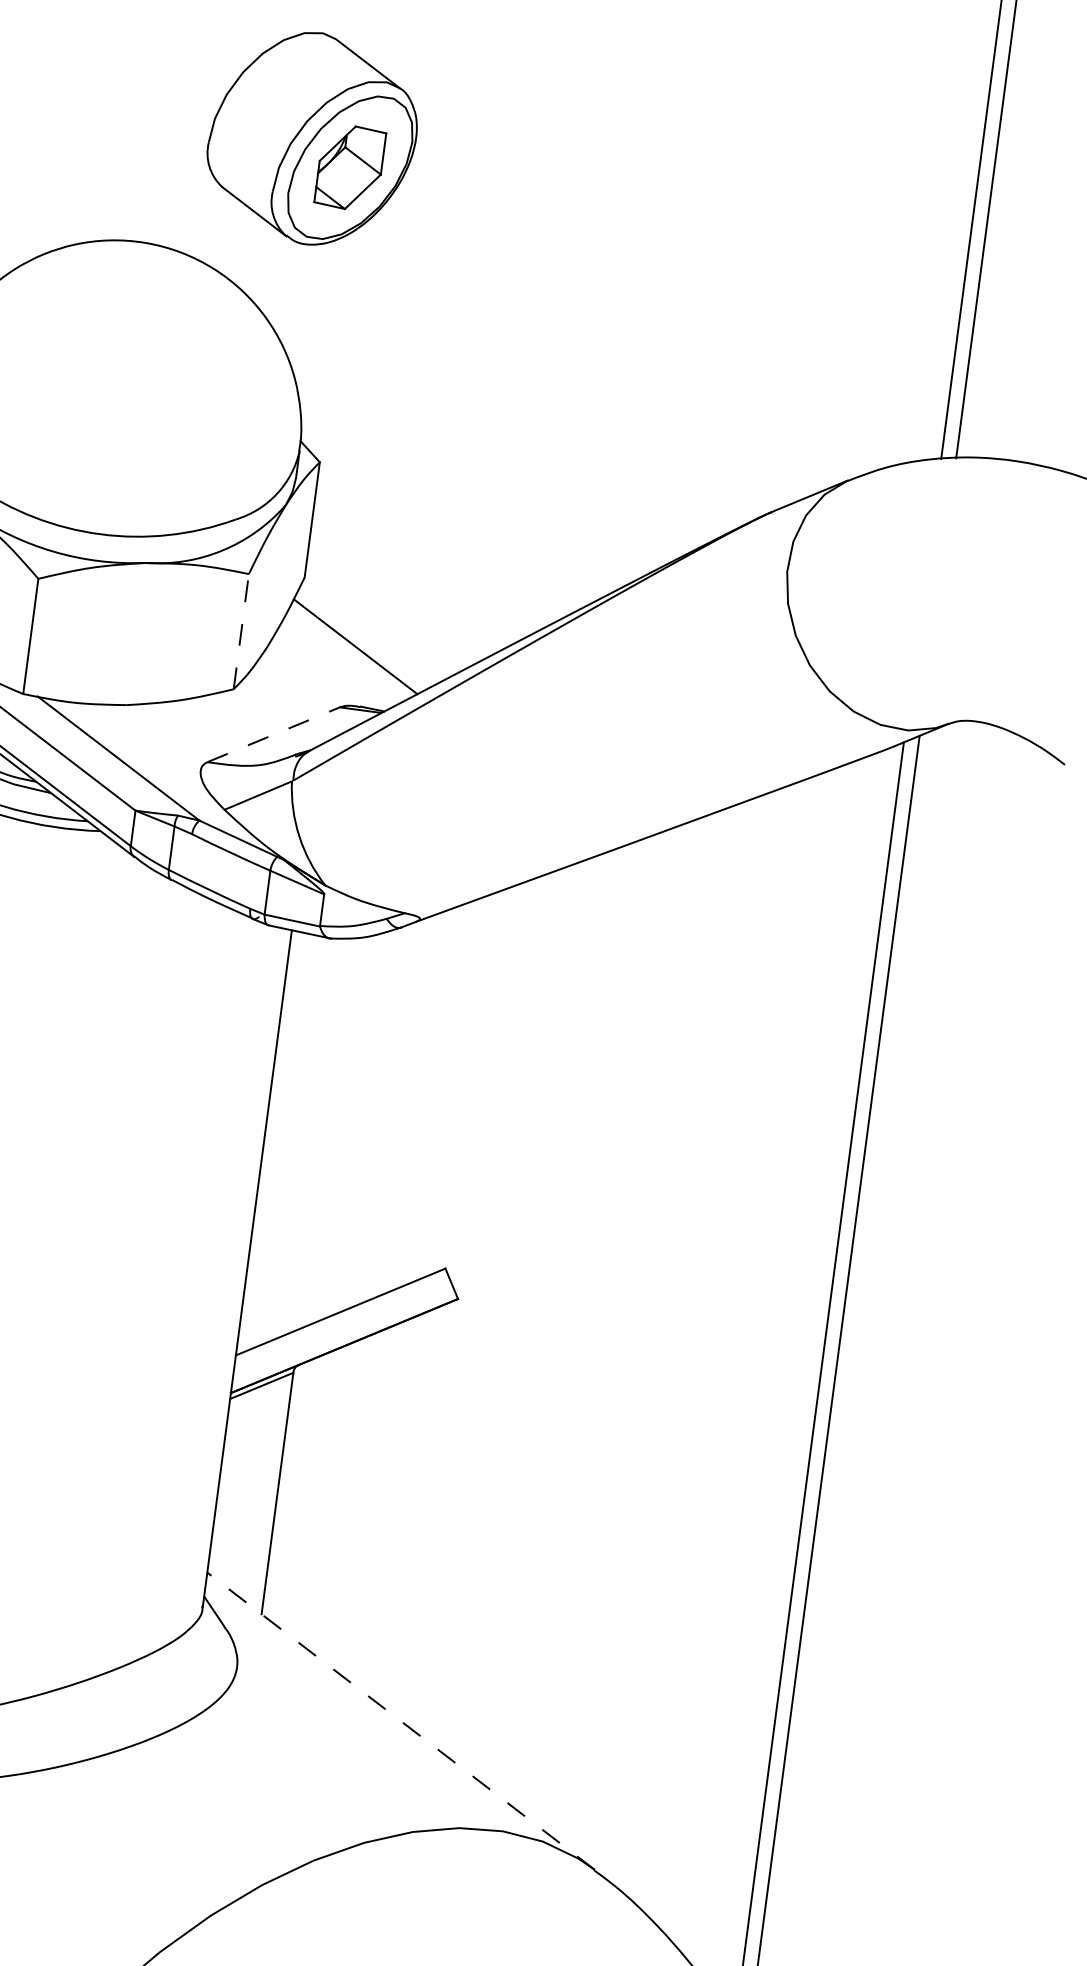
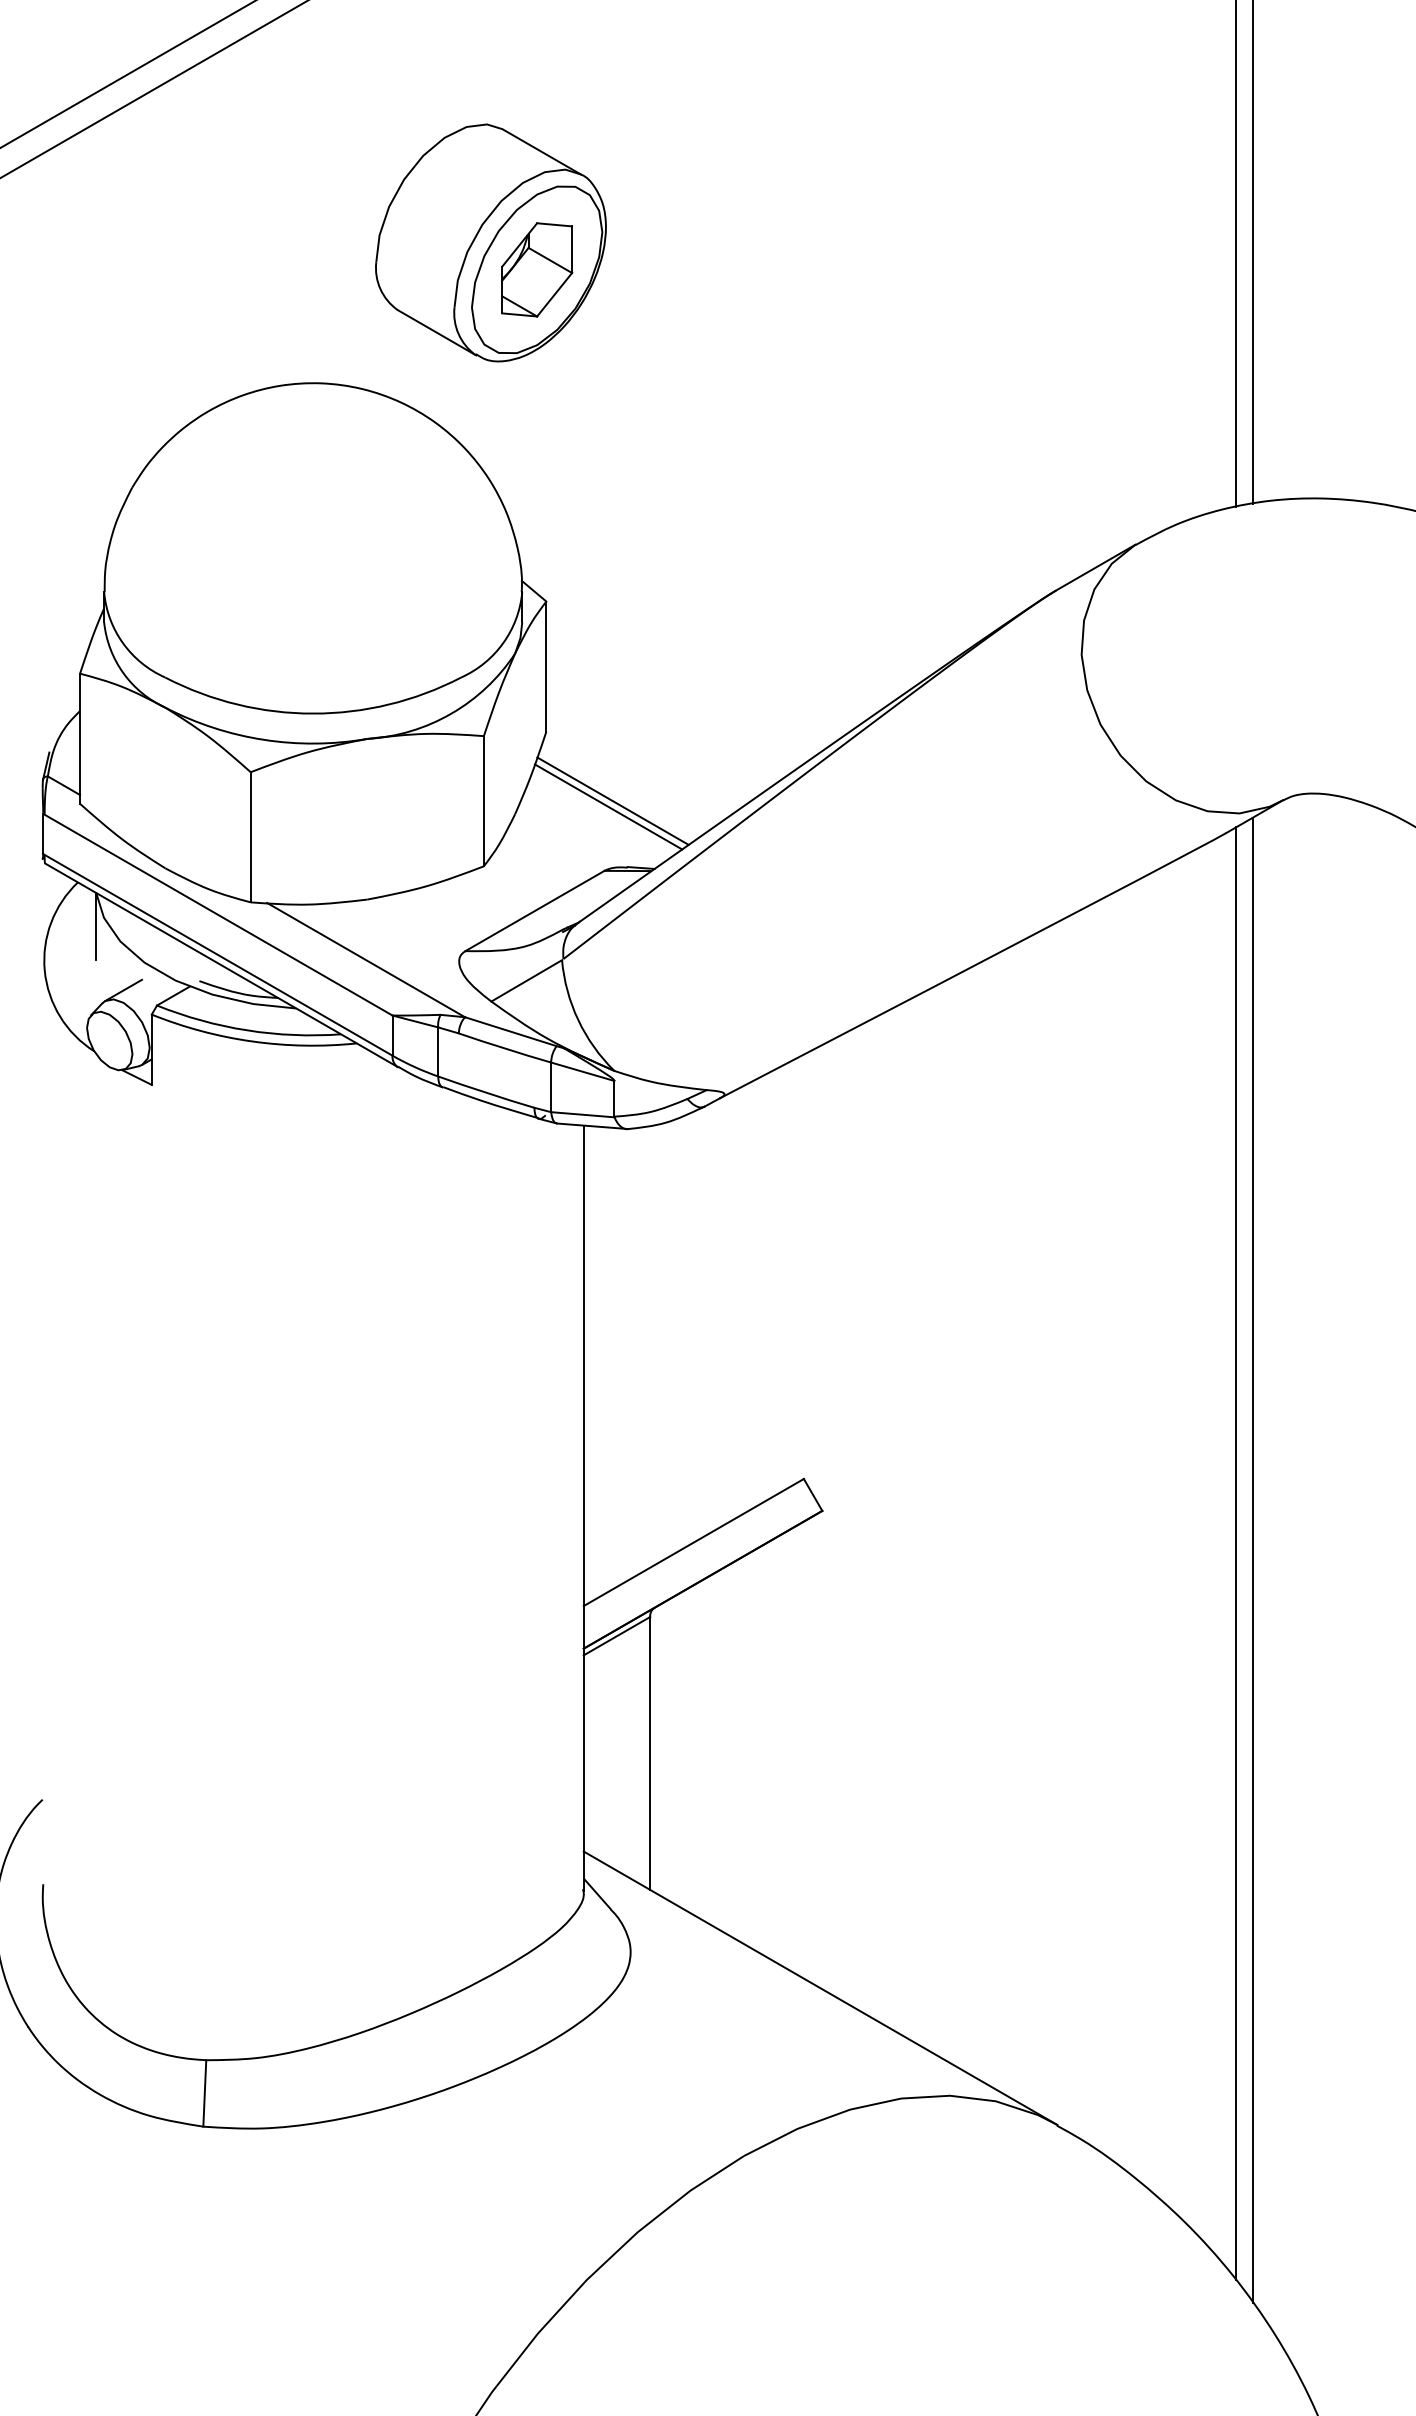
line: (241, 630) -> (483, 800), dashed -> solid
line: (350, 650) -> (608, 806), added
line: (274, 734) -> (535, 910), dashed -> solid
line: (400, 1721) -> (820, 1988), dashed -> solid

